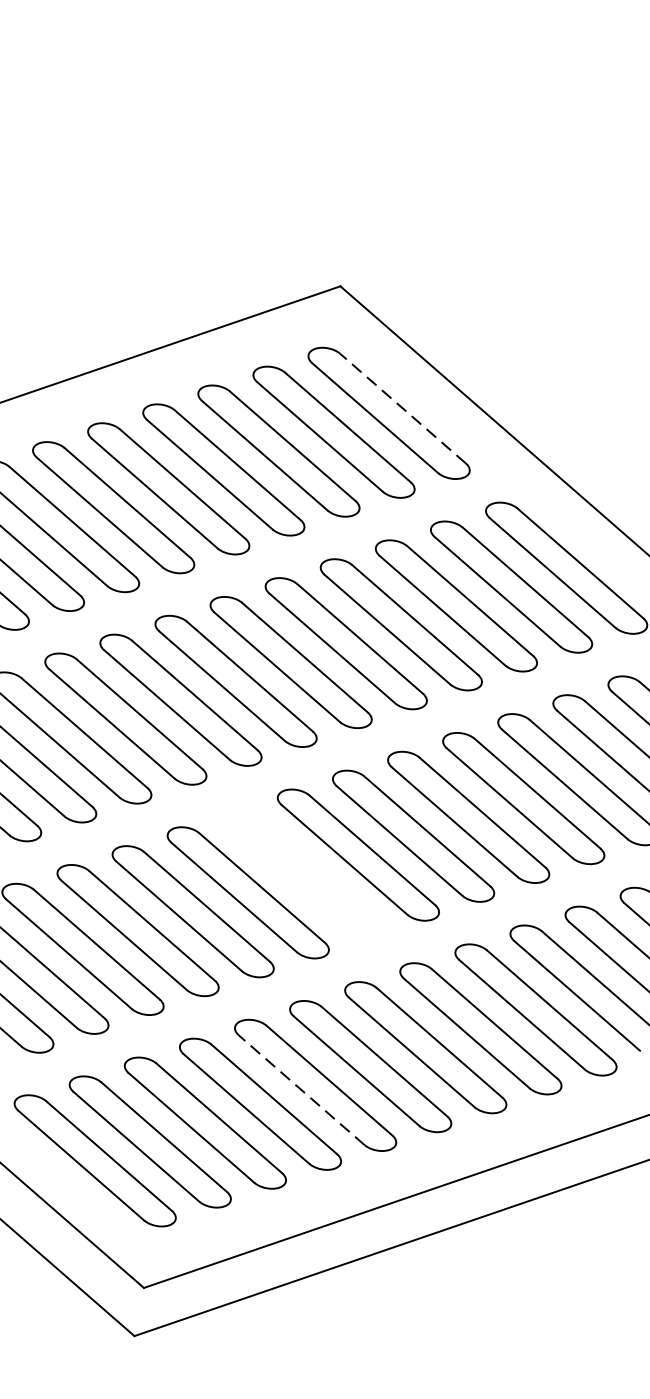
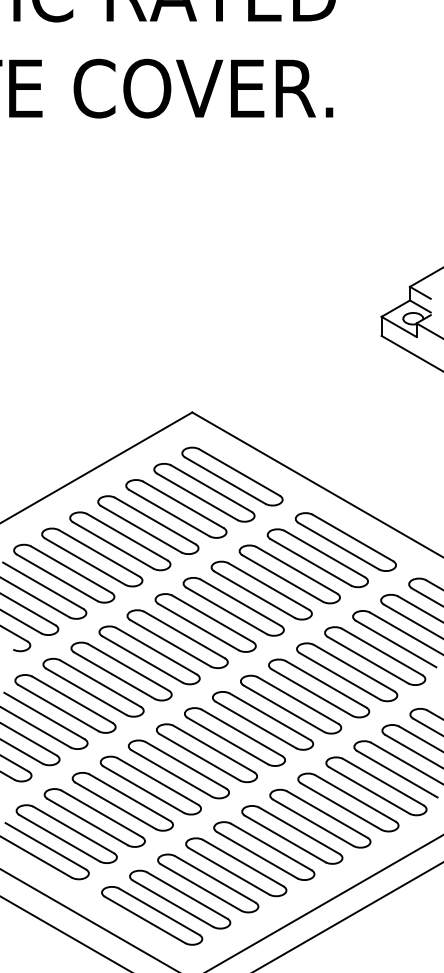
line: (402, 408) -> (239, 472), dashed -> solid
part: (302, 872) -> (234, 736), added
line: (300, 1088) -> (256, 854), dashed -> solid

